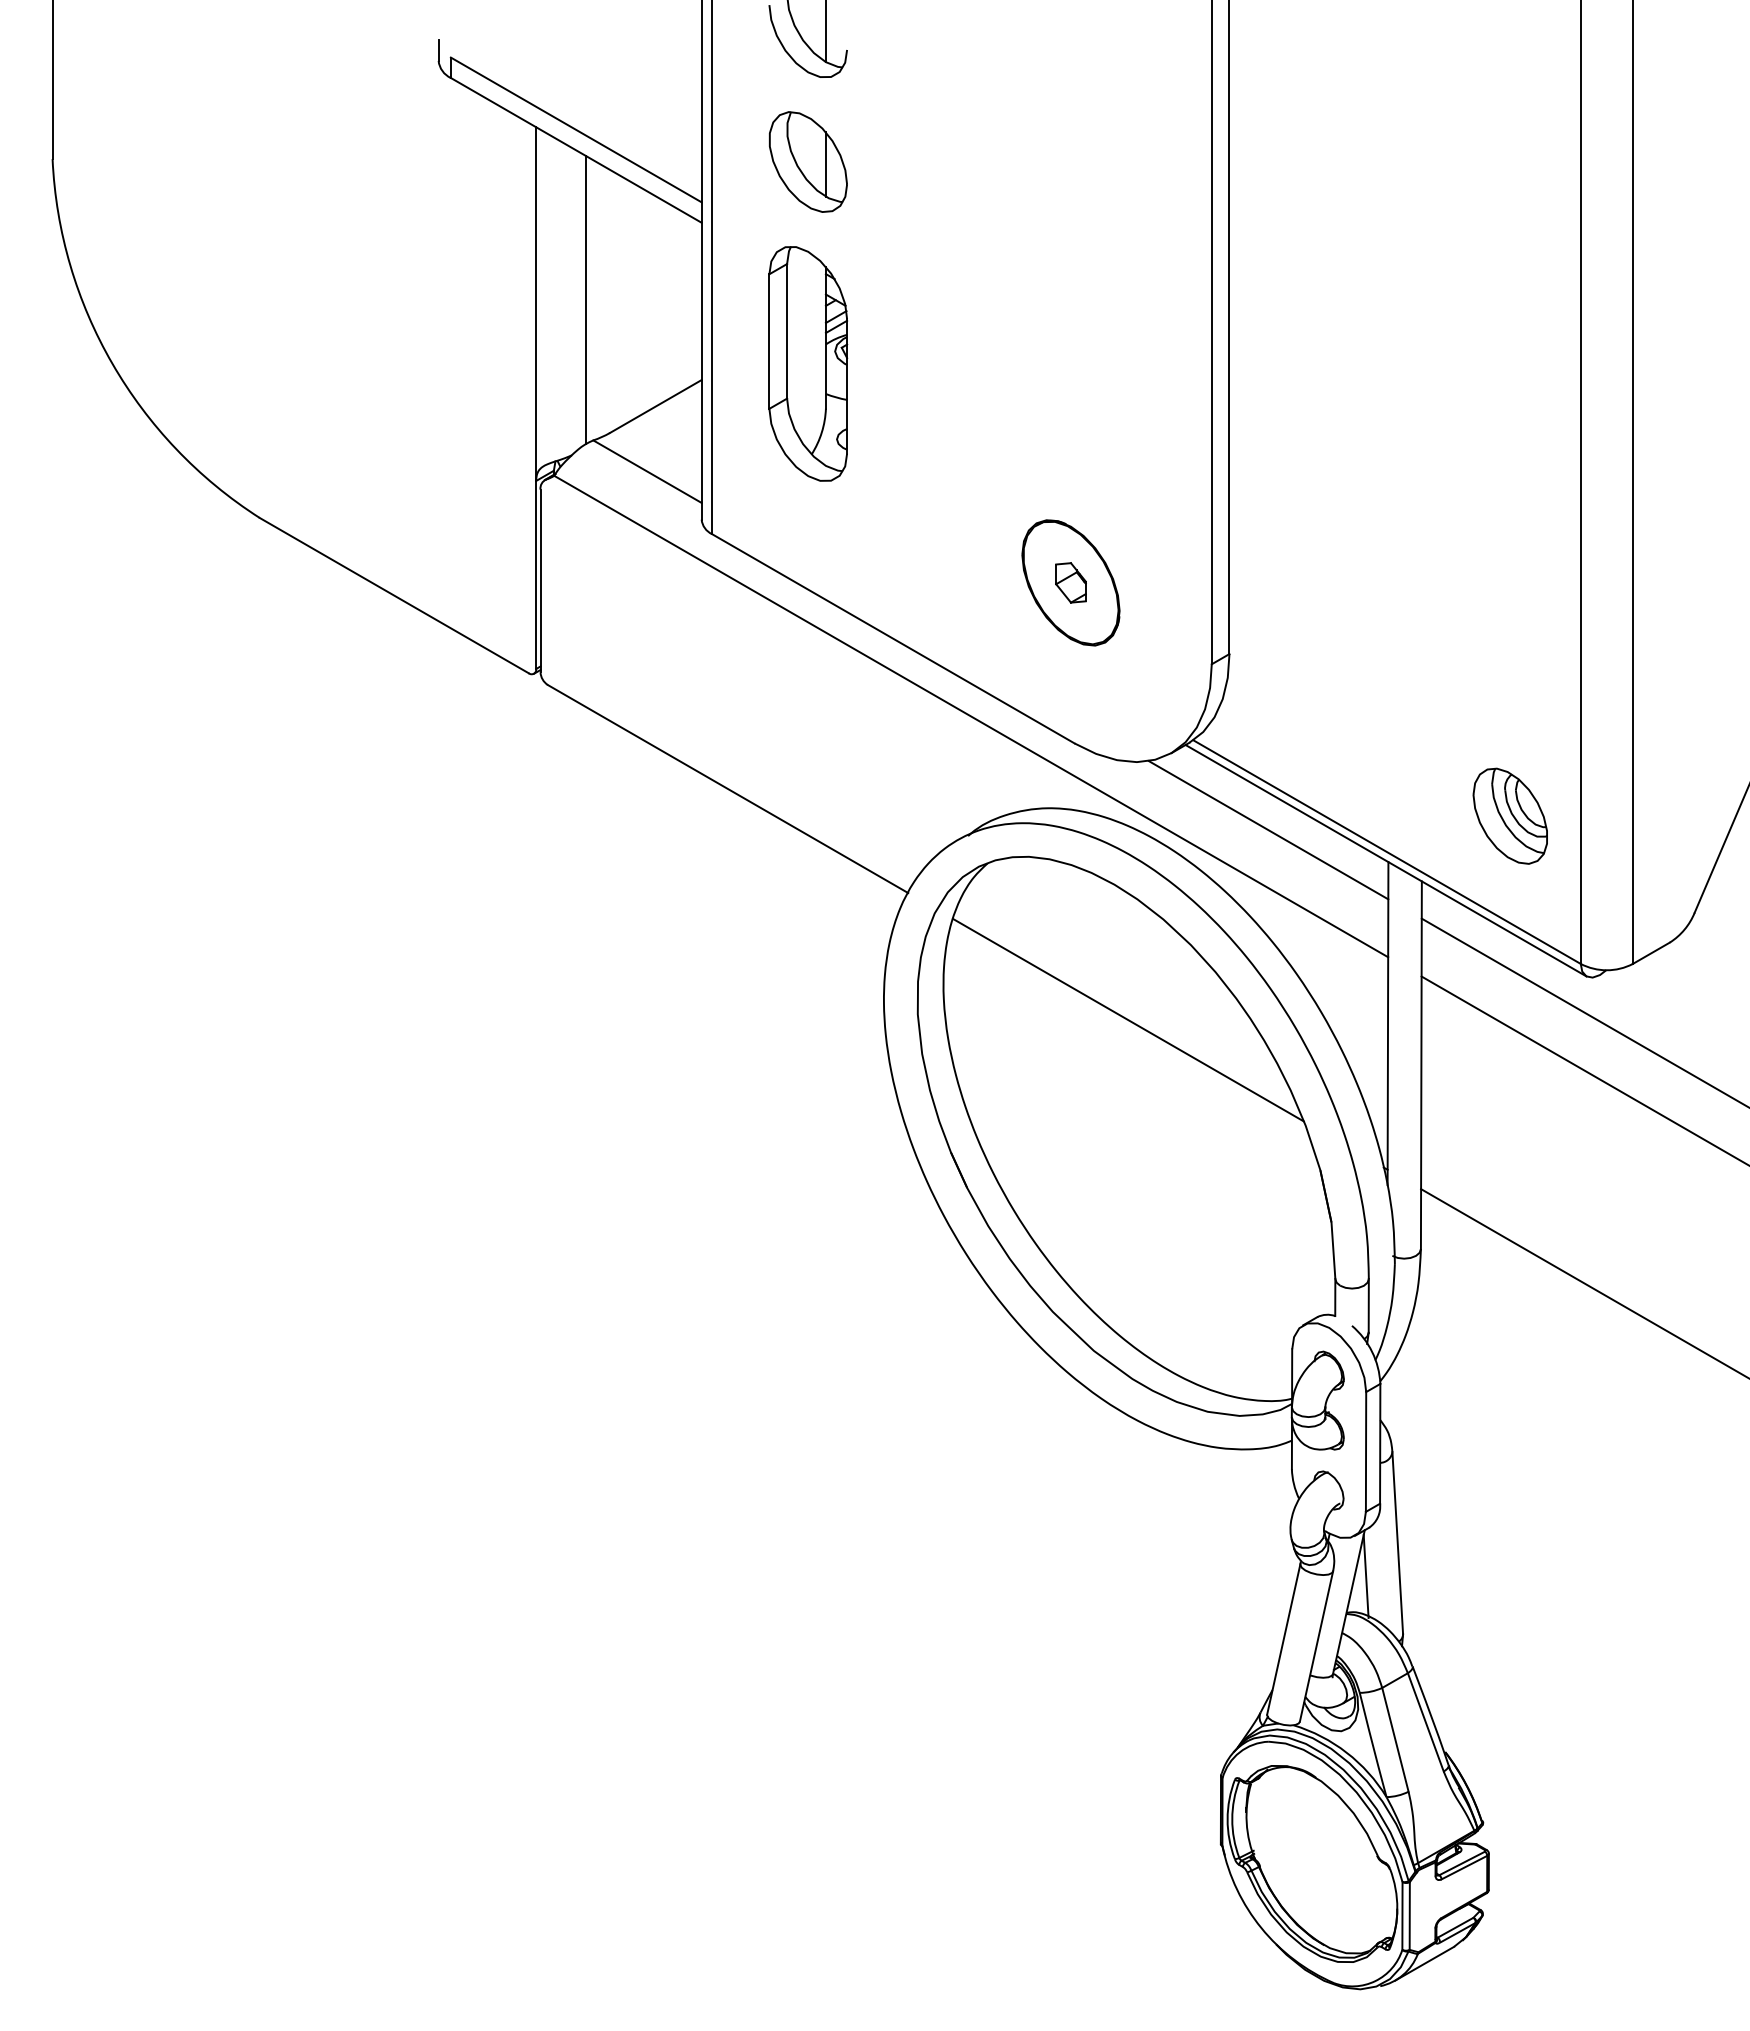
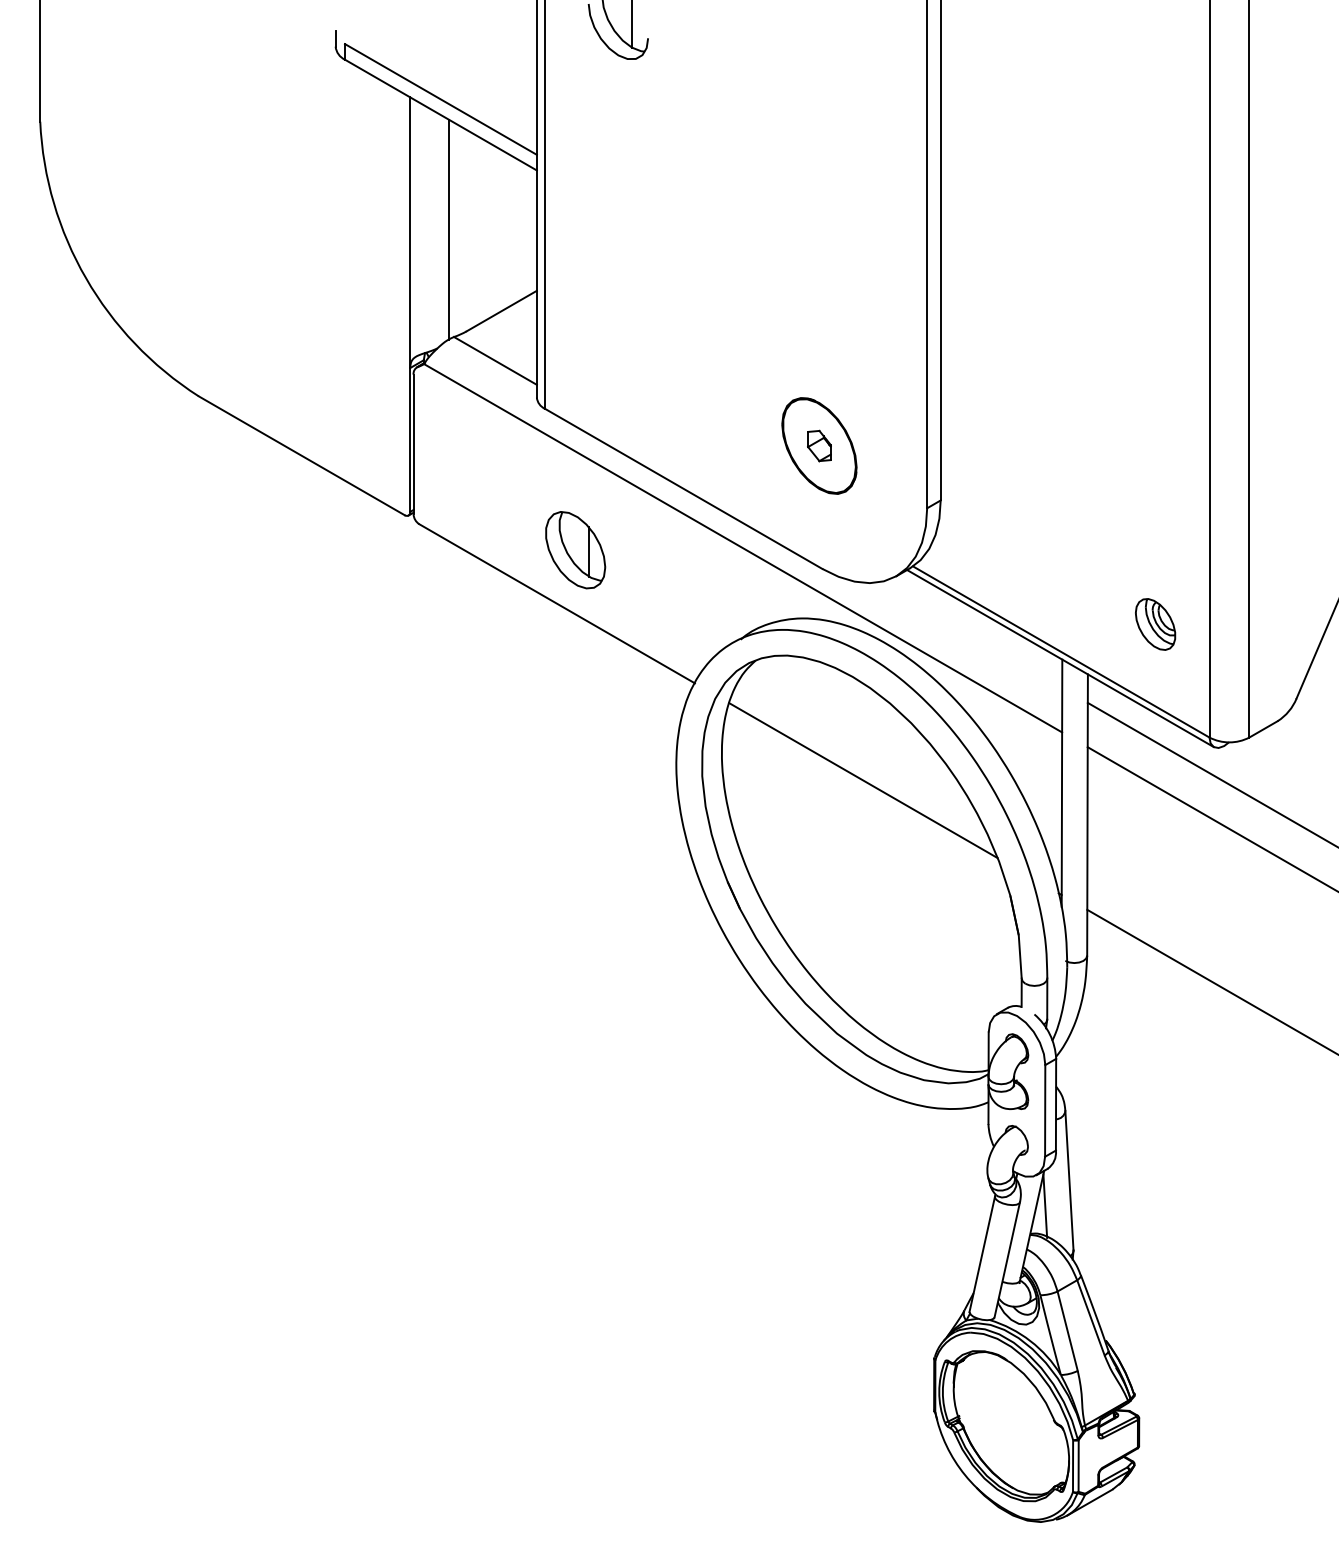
part: (808, 161) -> (575, 549), moved
part: (808, 363) -> (618, 278), removed
part: (1509, 815) -> (1154, 623), size x0.7
line: (1268, 830) -> (970, 635), removed

